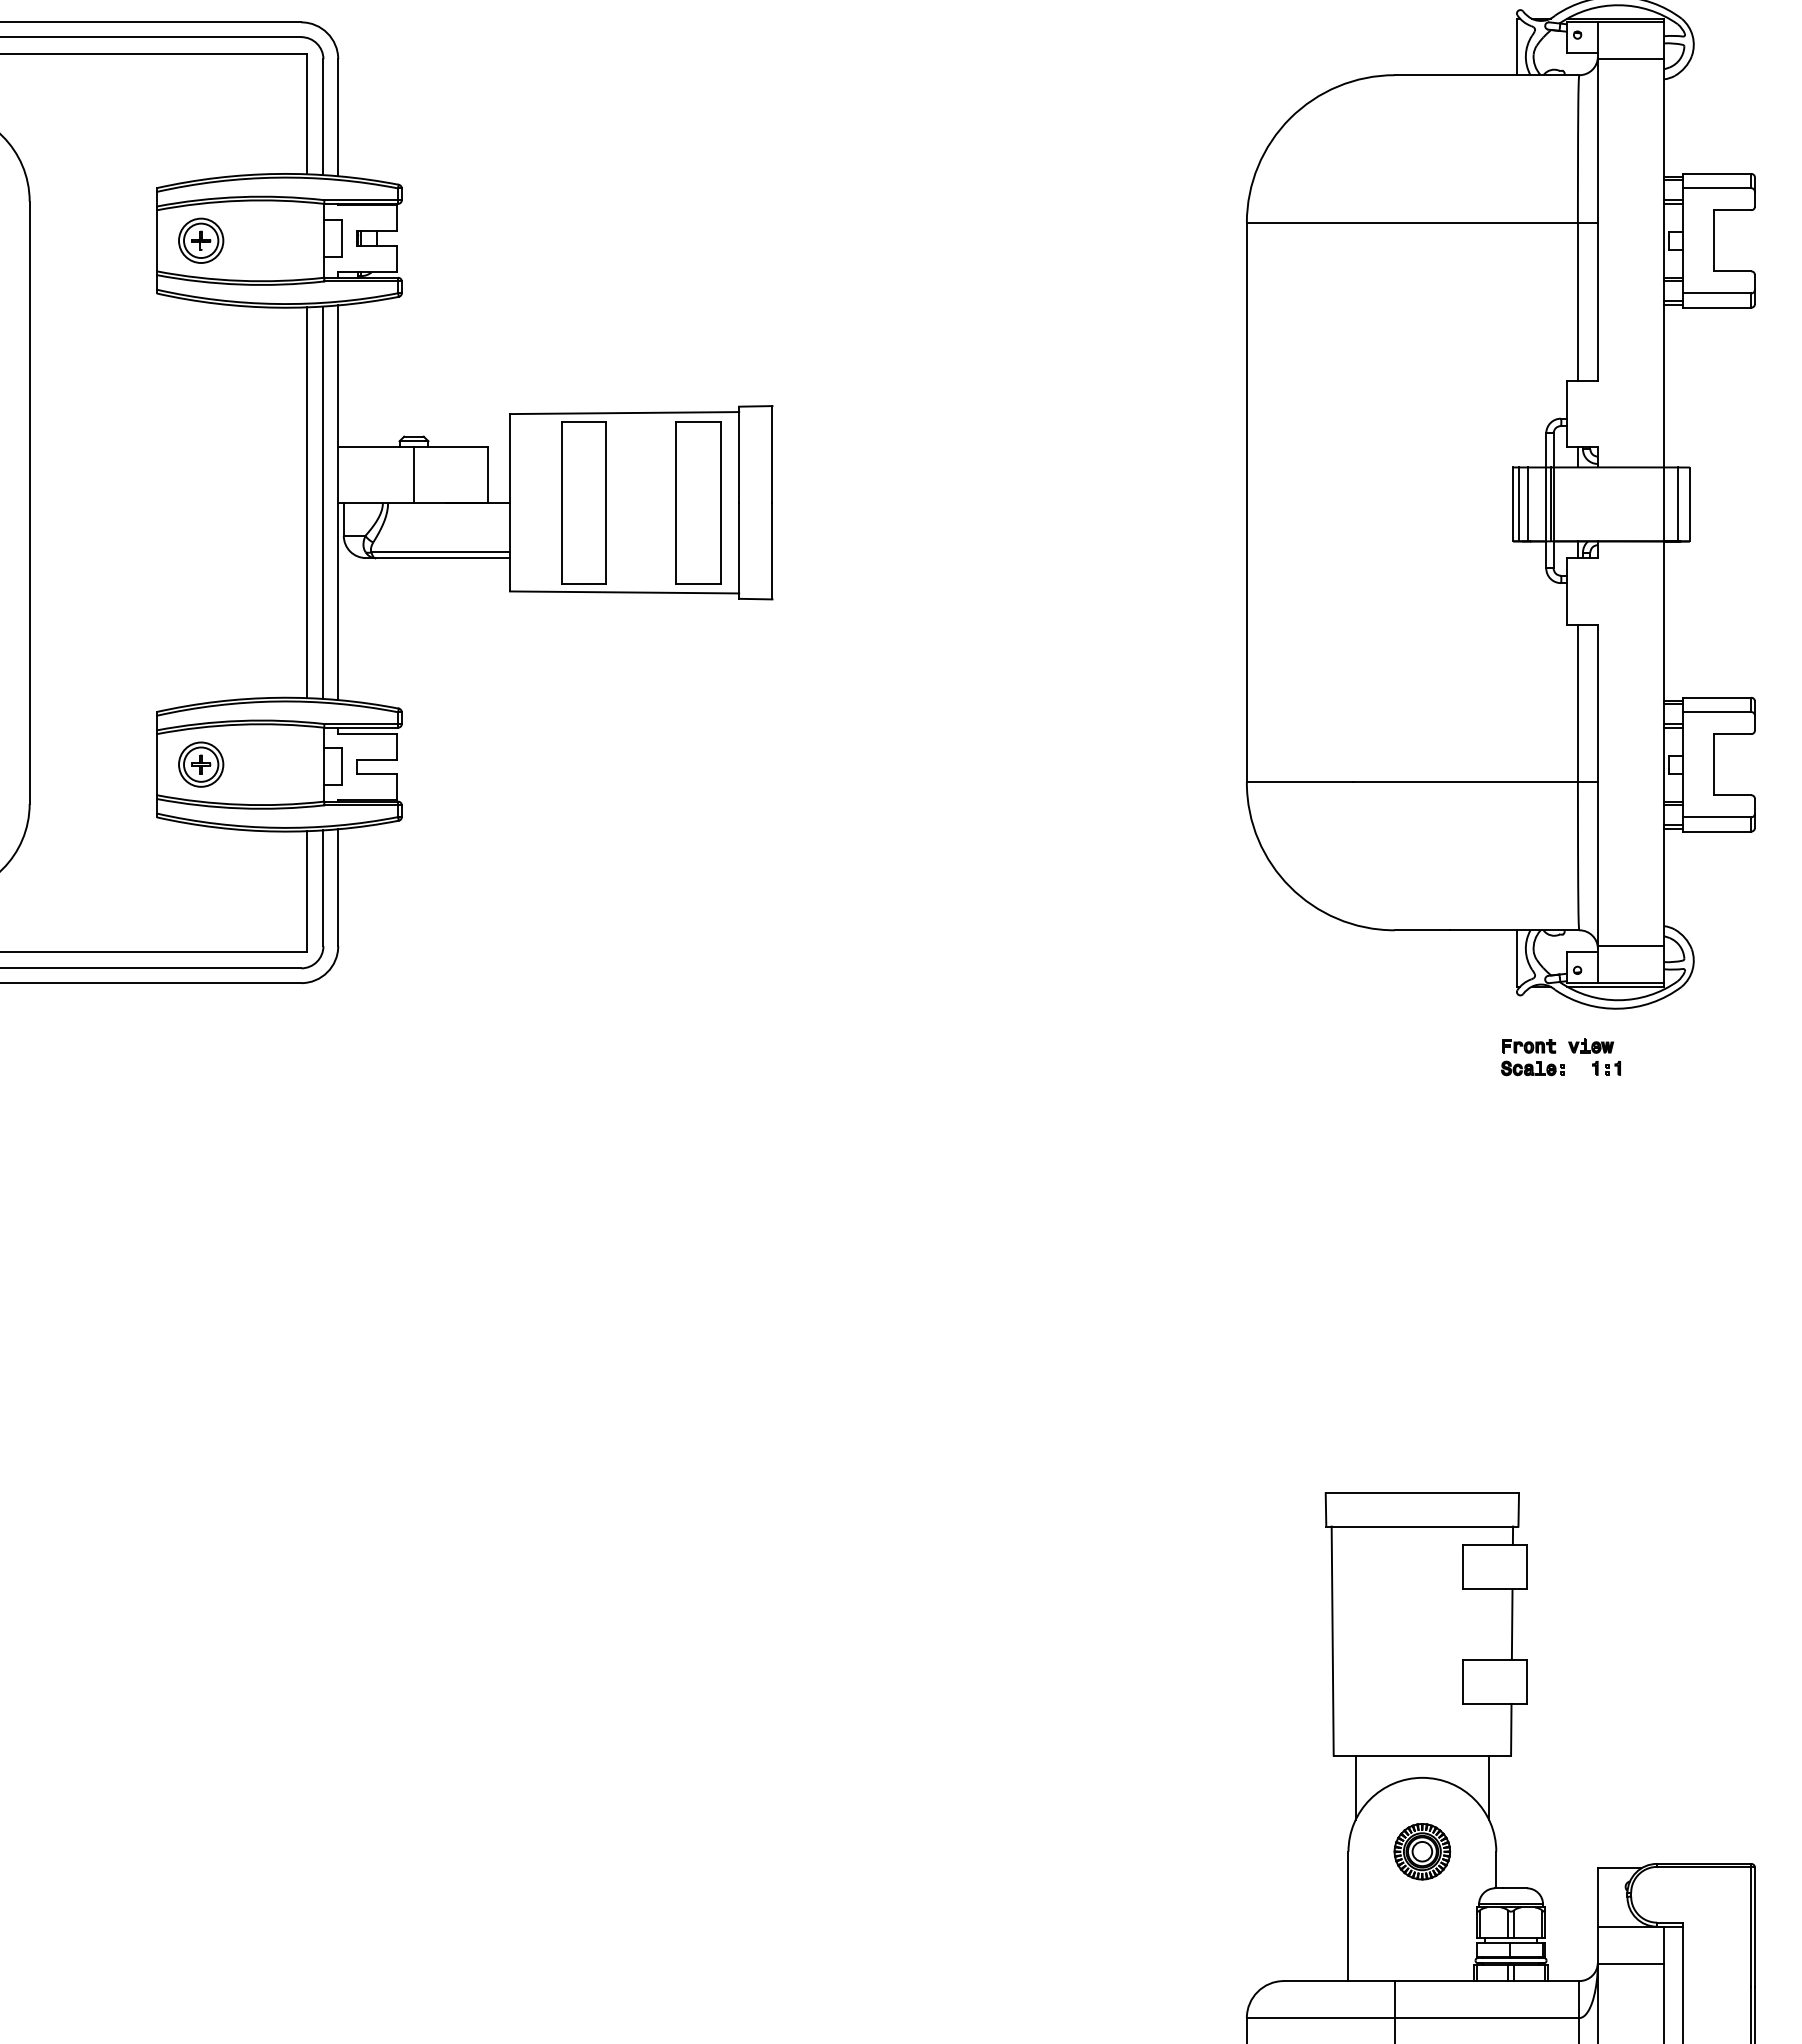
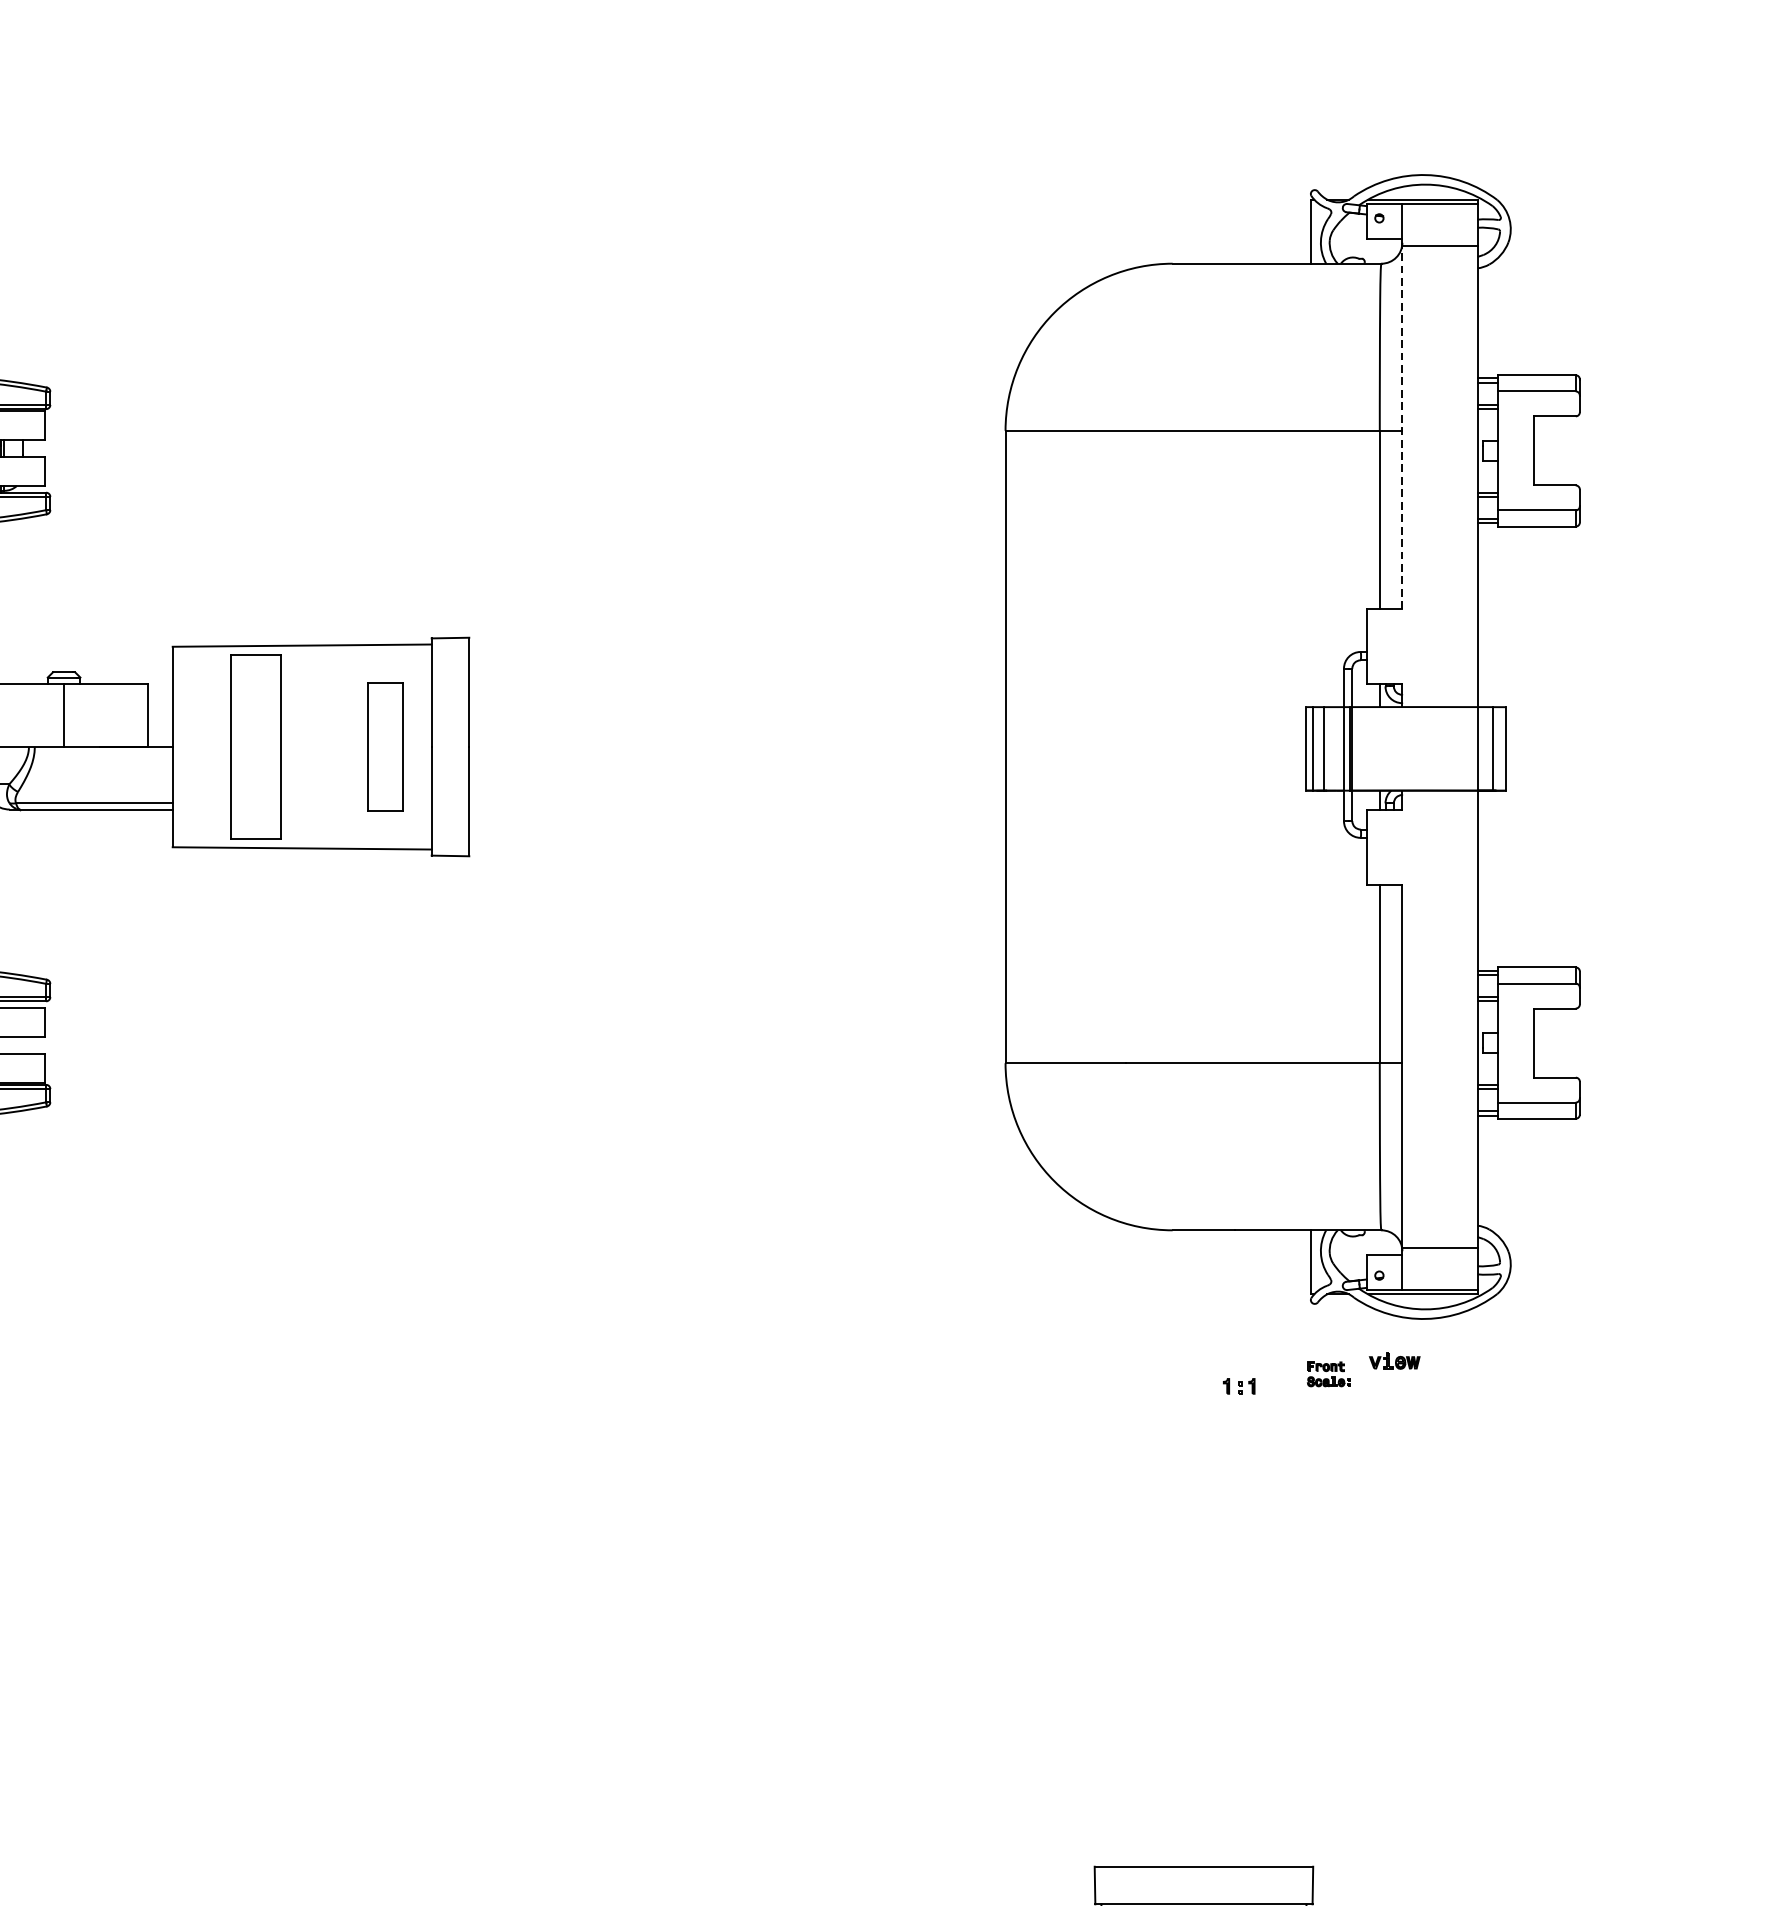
line: (1597, 220) -> (1401, 427), solid -> dashed
part: (698, 502) -> (385, 746), size x0.7
part: (1532, 1057) -> (1328, 1374), size x0.6
part: (1606, 1068) -> (1239, 1386), moved

